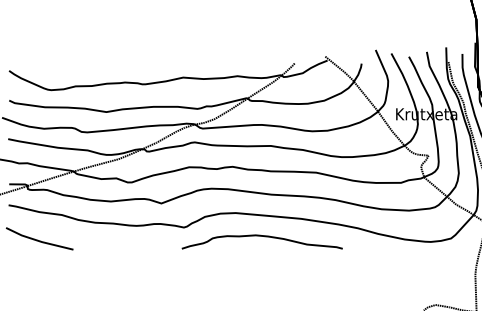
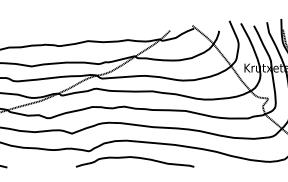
curve: (261, 236) -> (134, 157), moved

